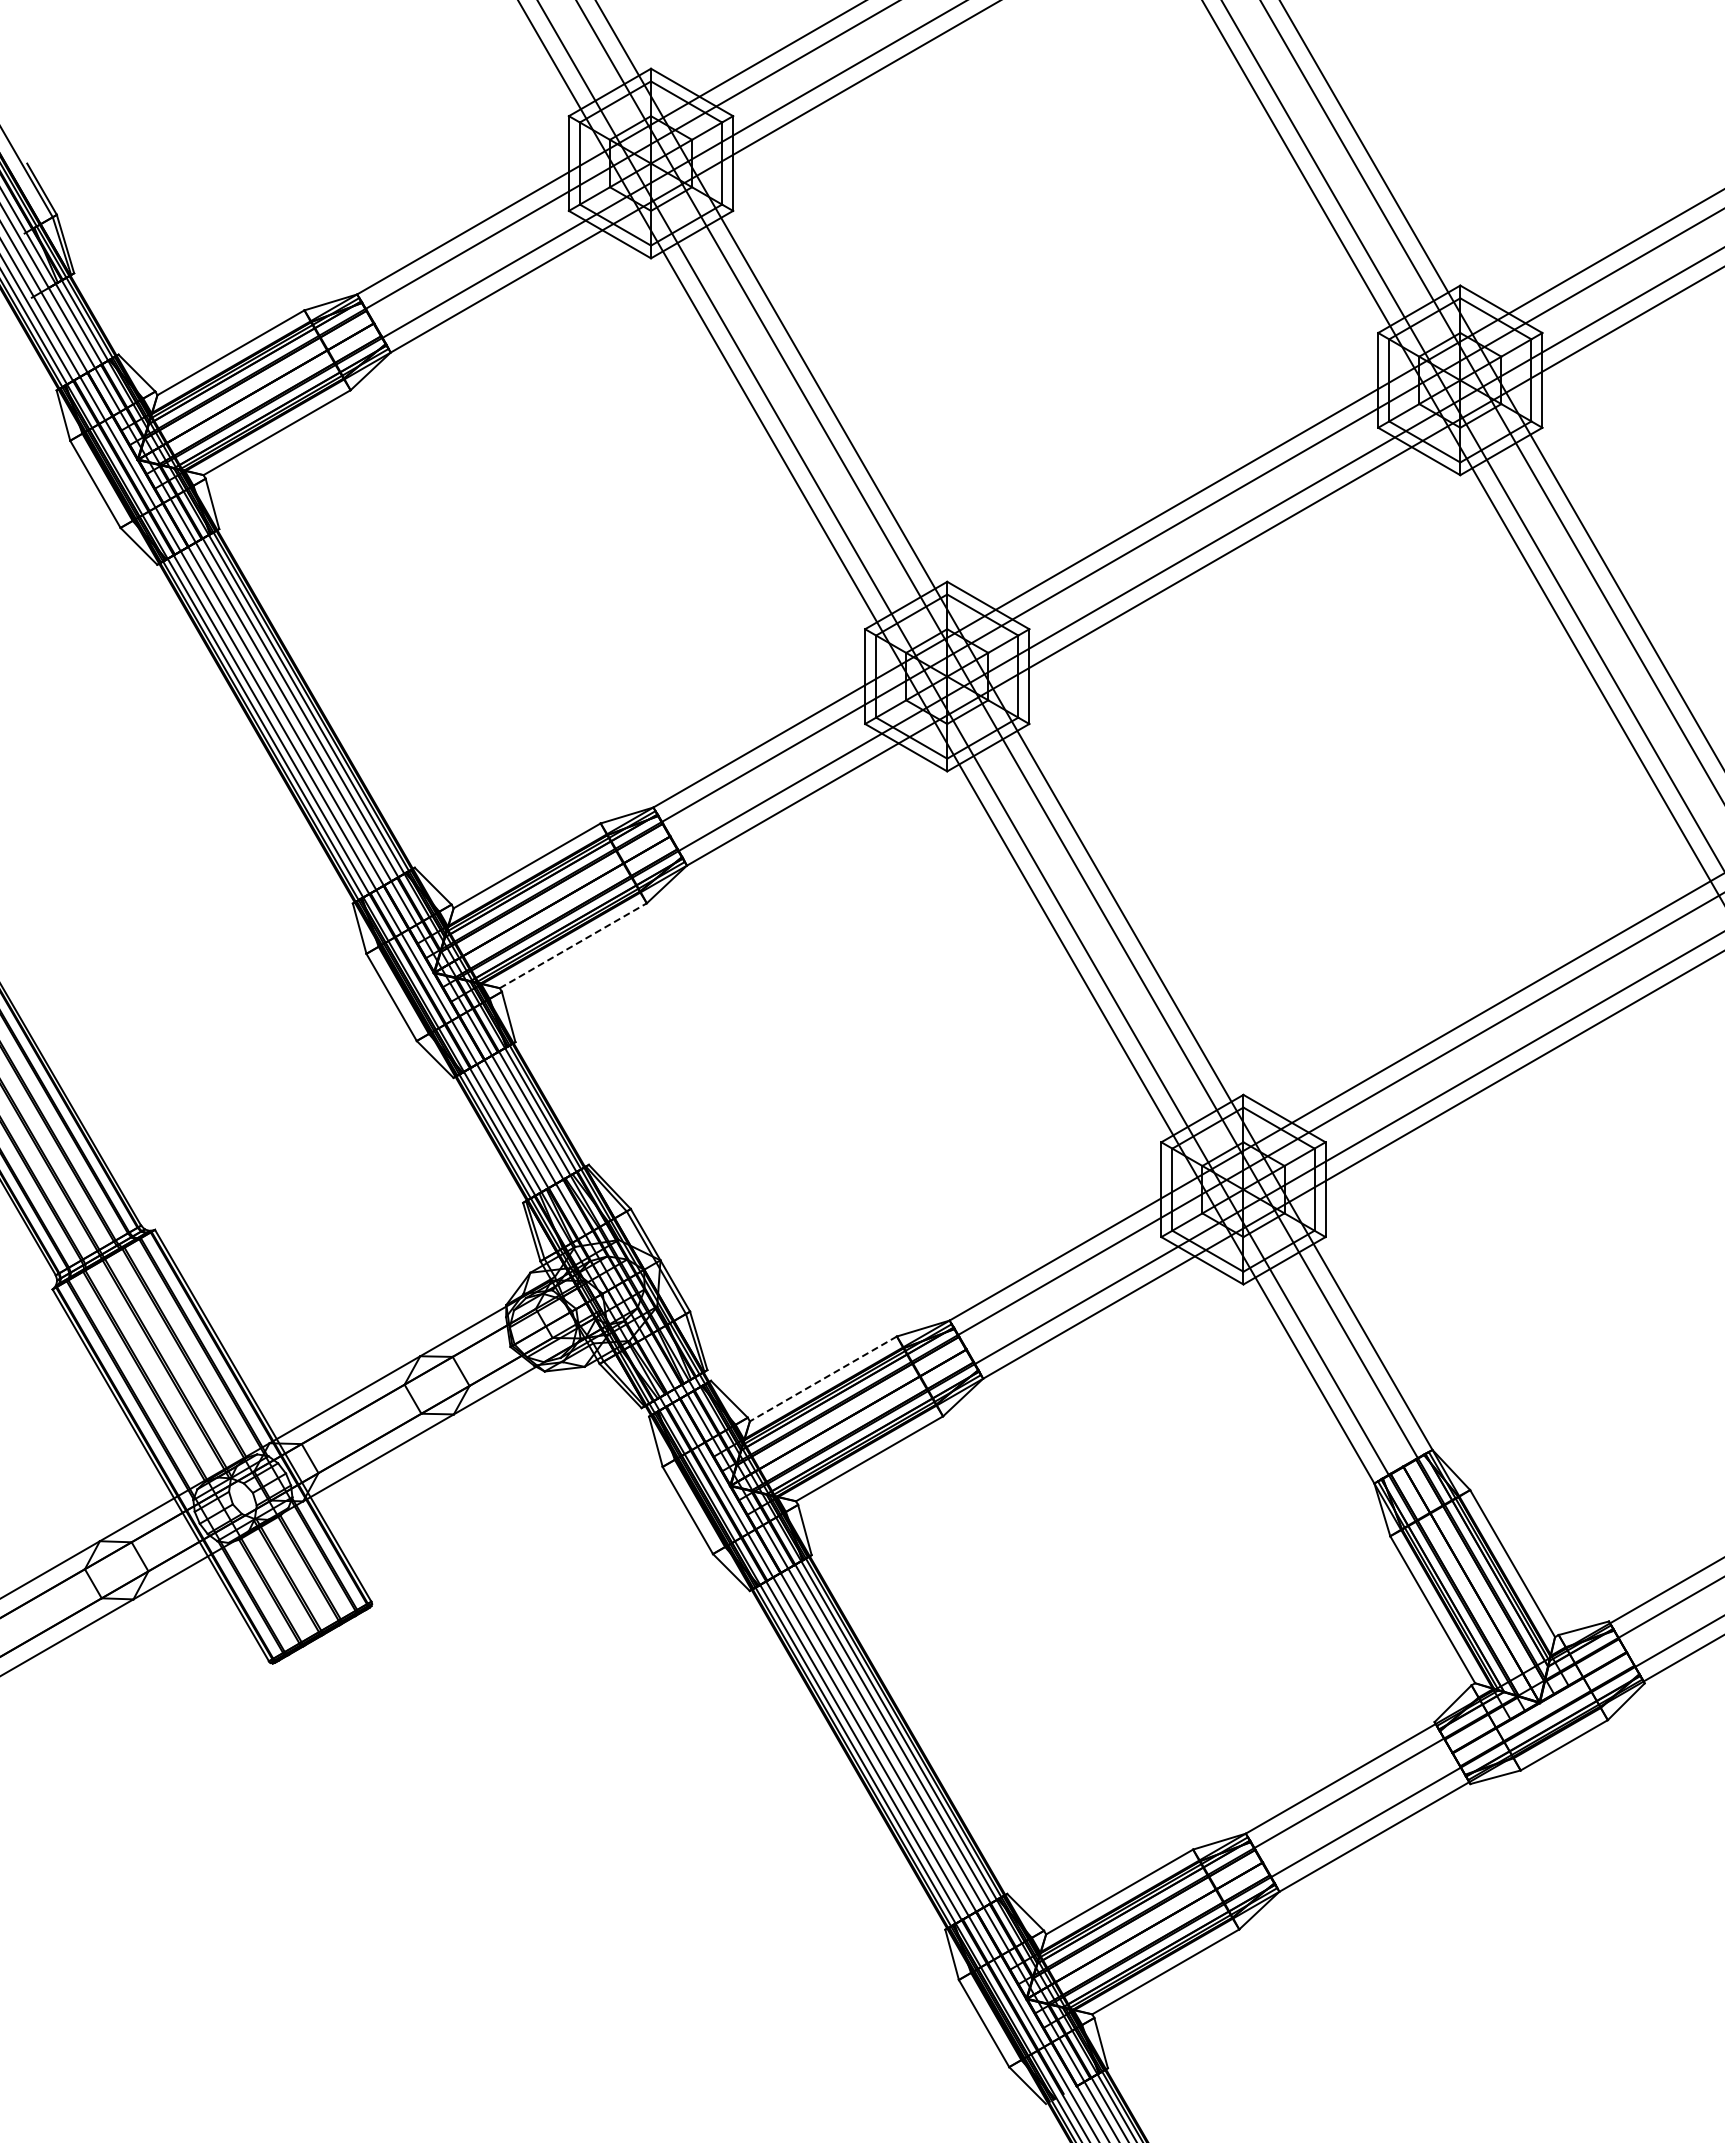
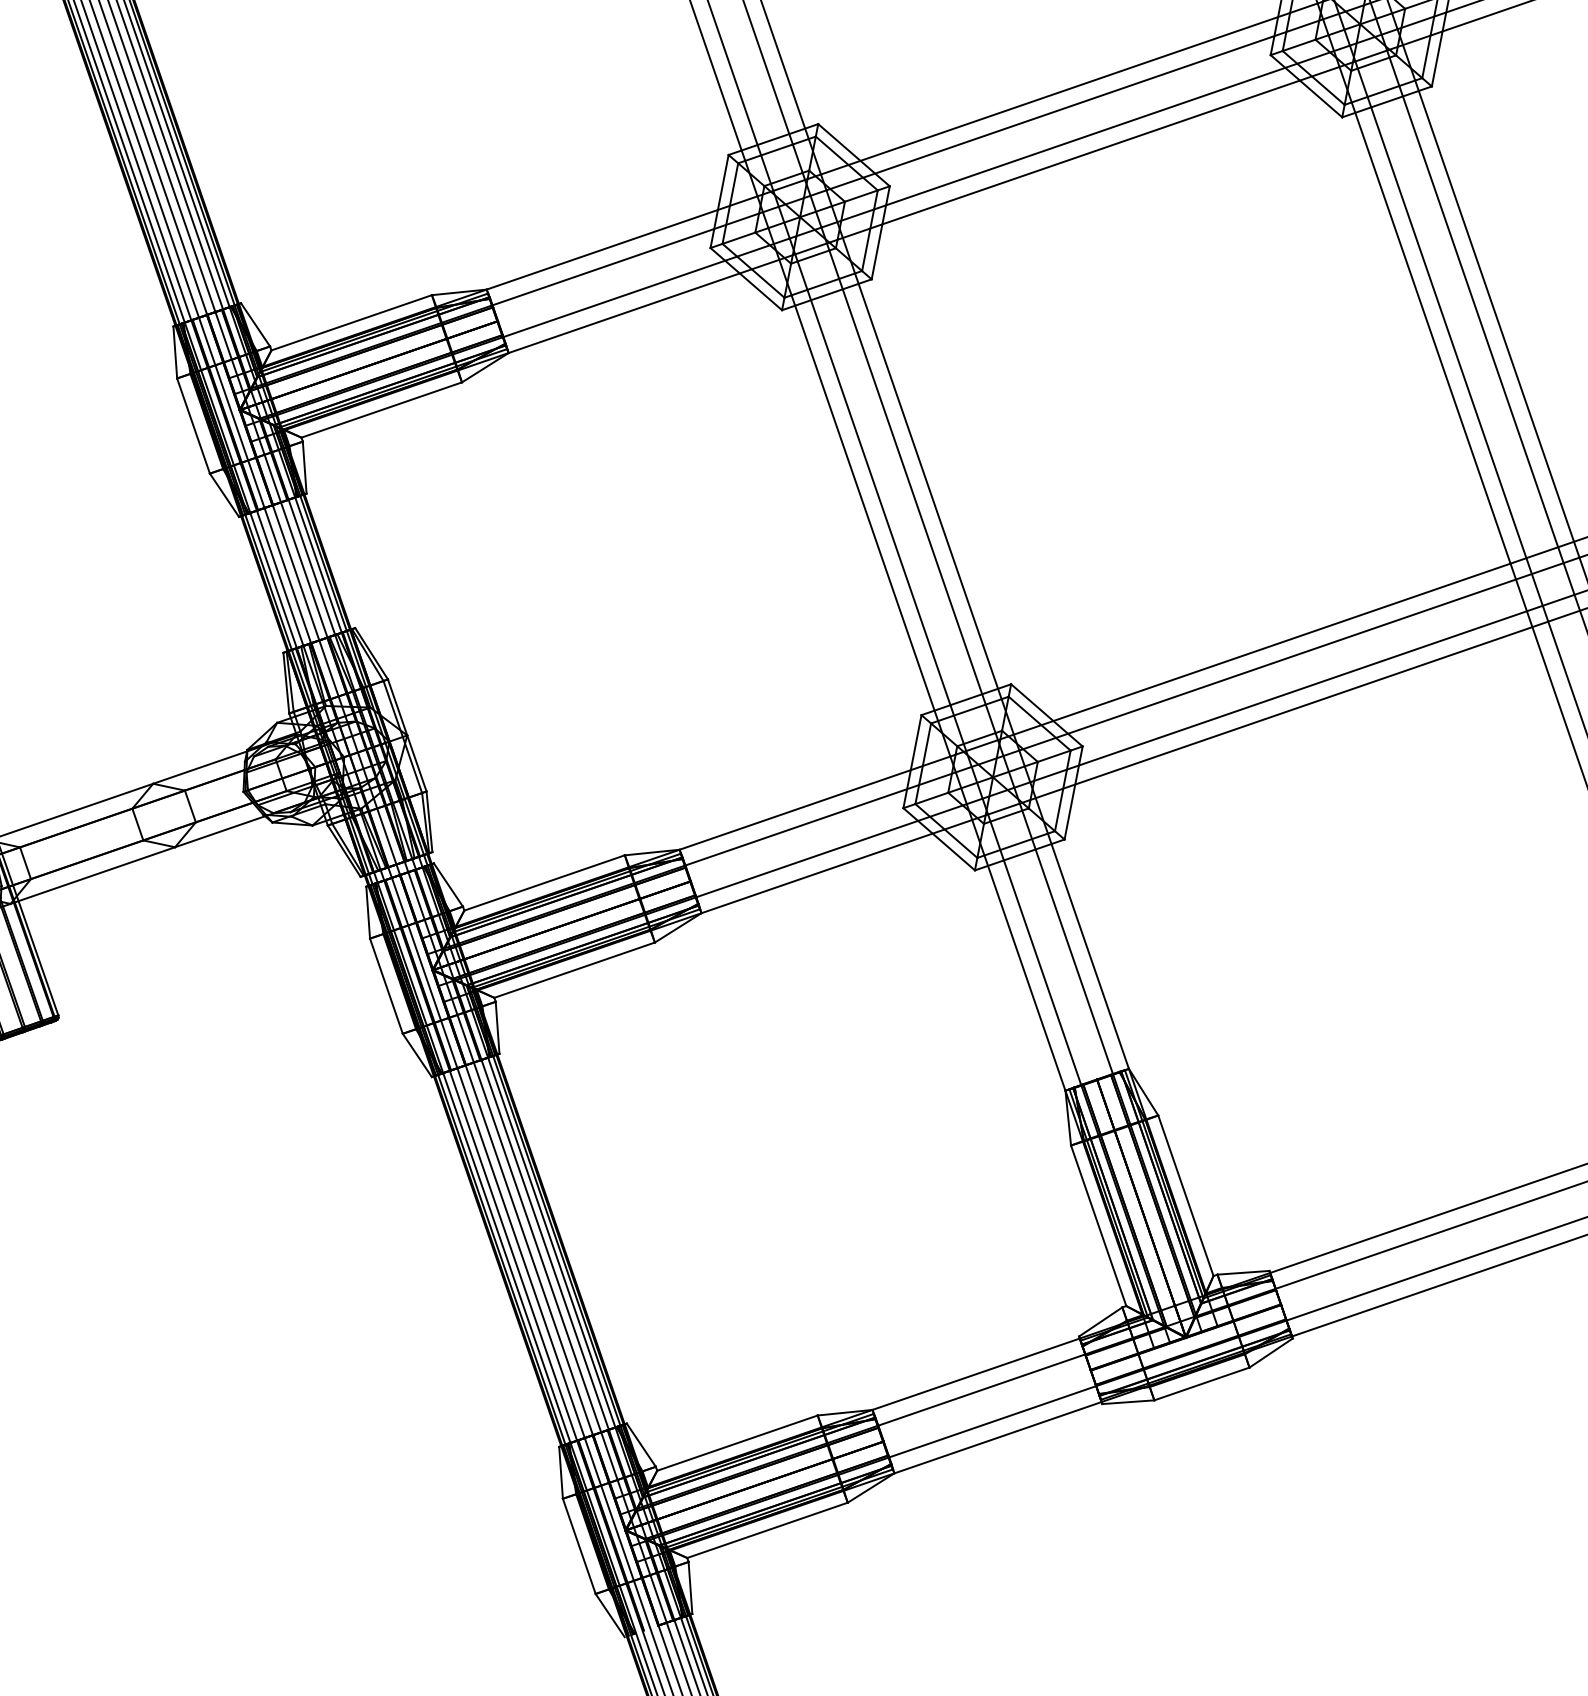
line: (573, 945) -> (381, 409), dashed -> solid
line: (823, 1378) -> (544, 882), dashed -> solid

